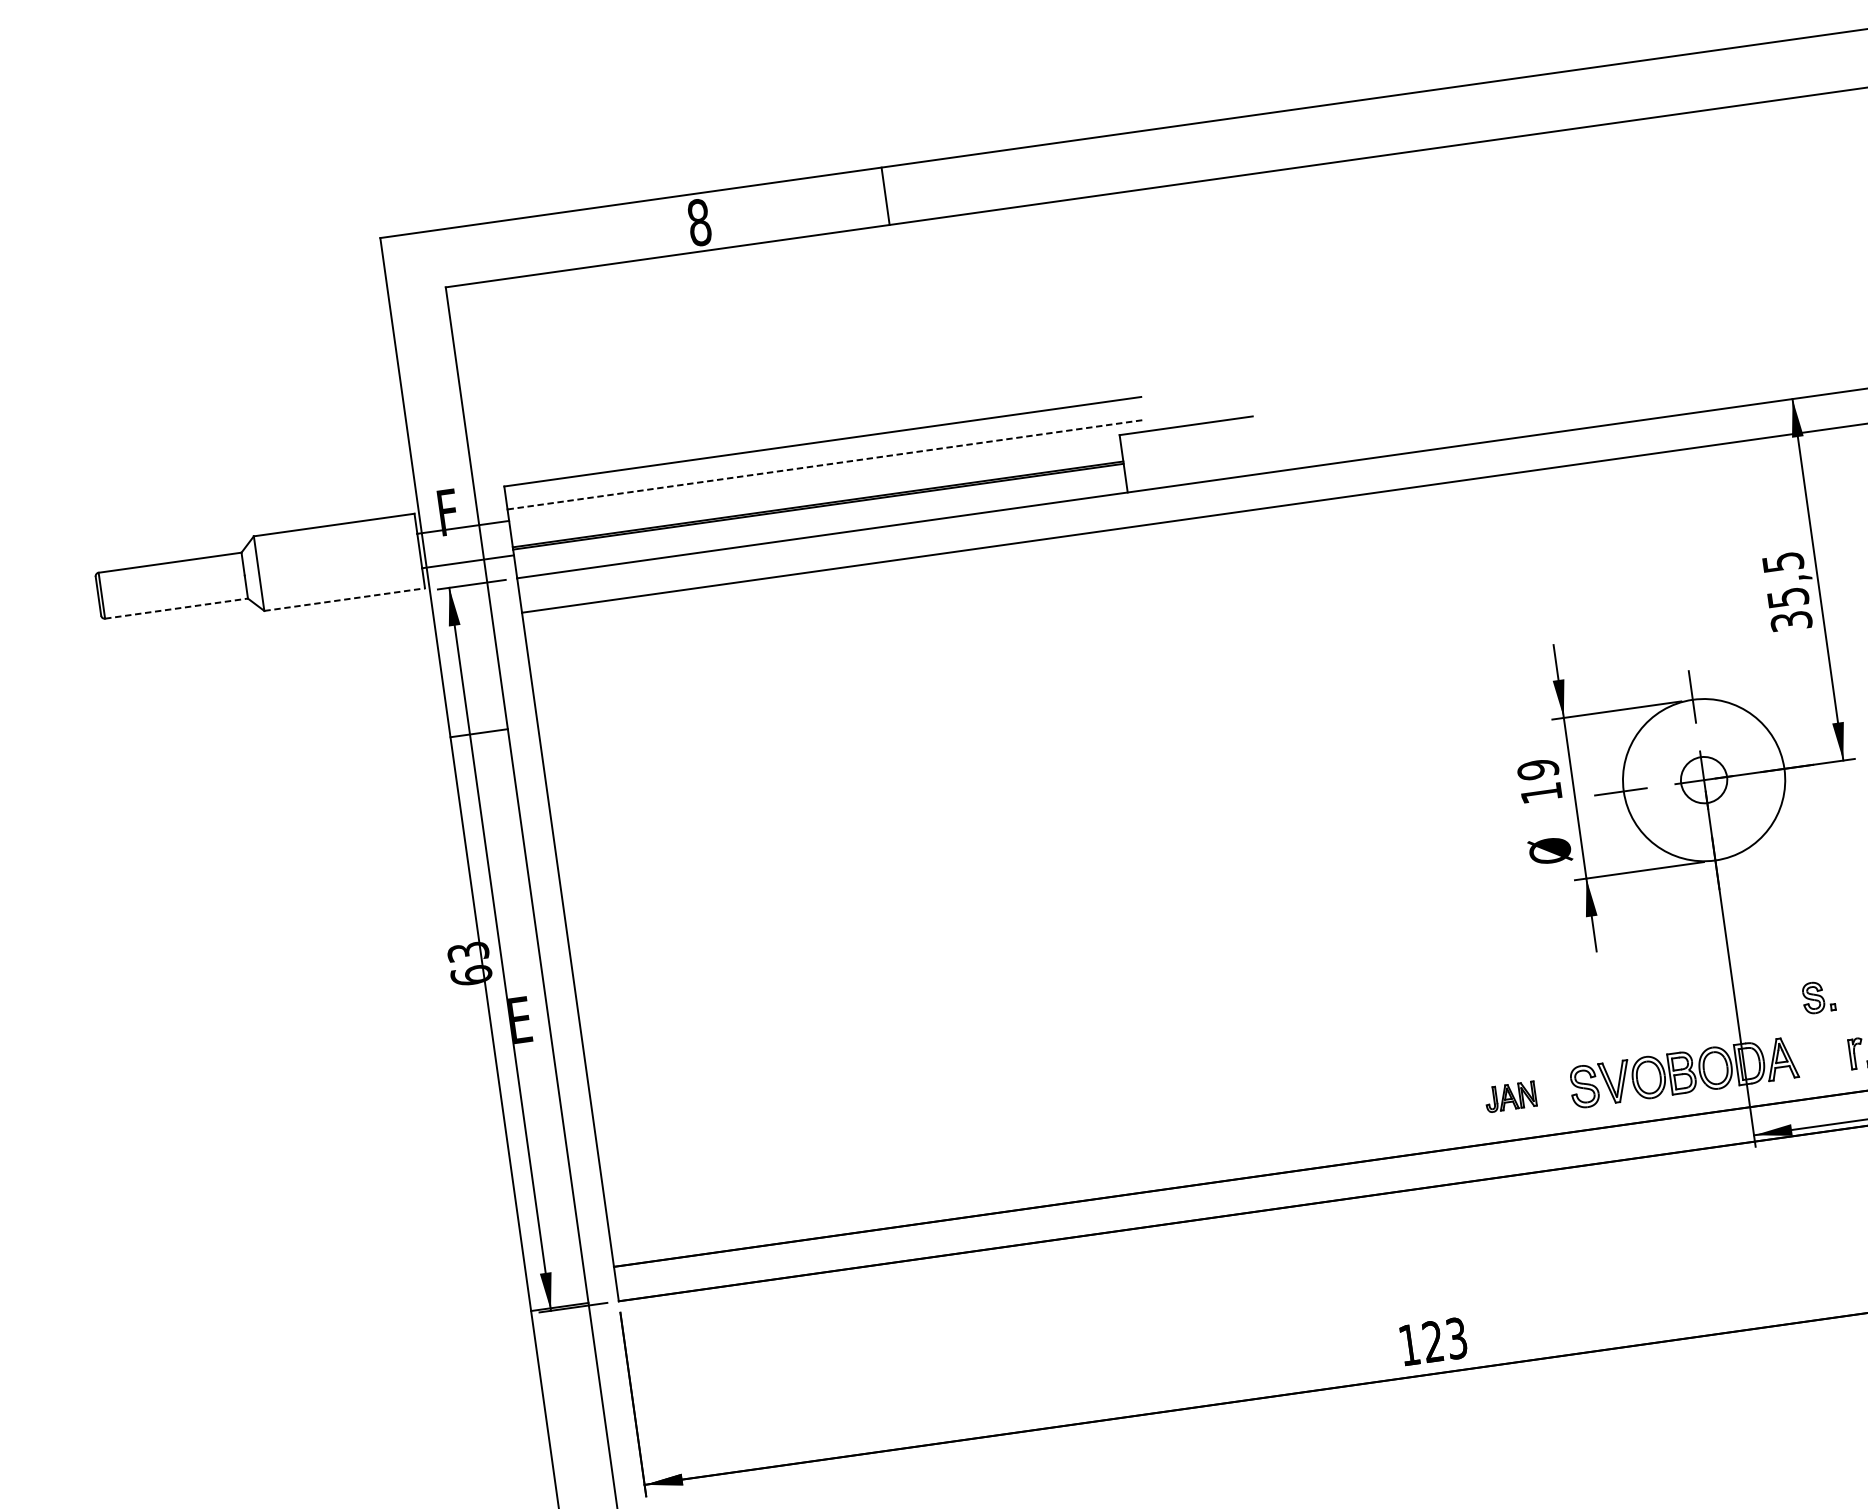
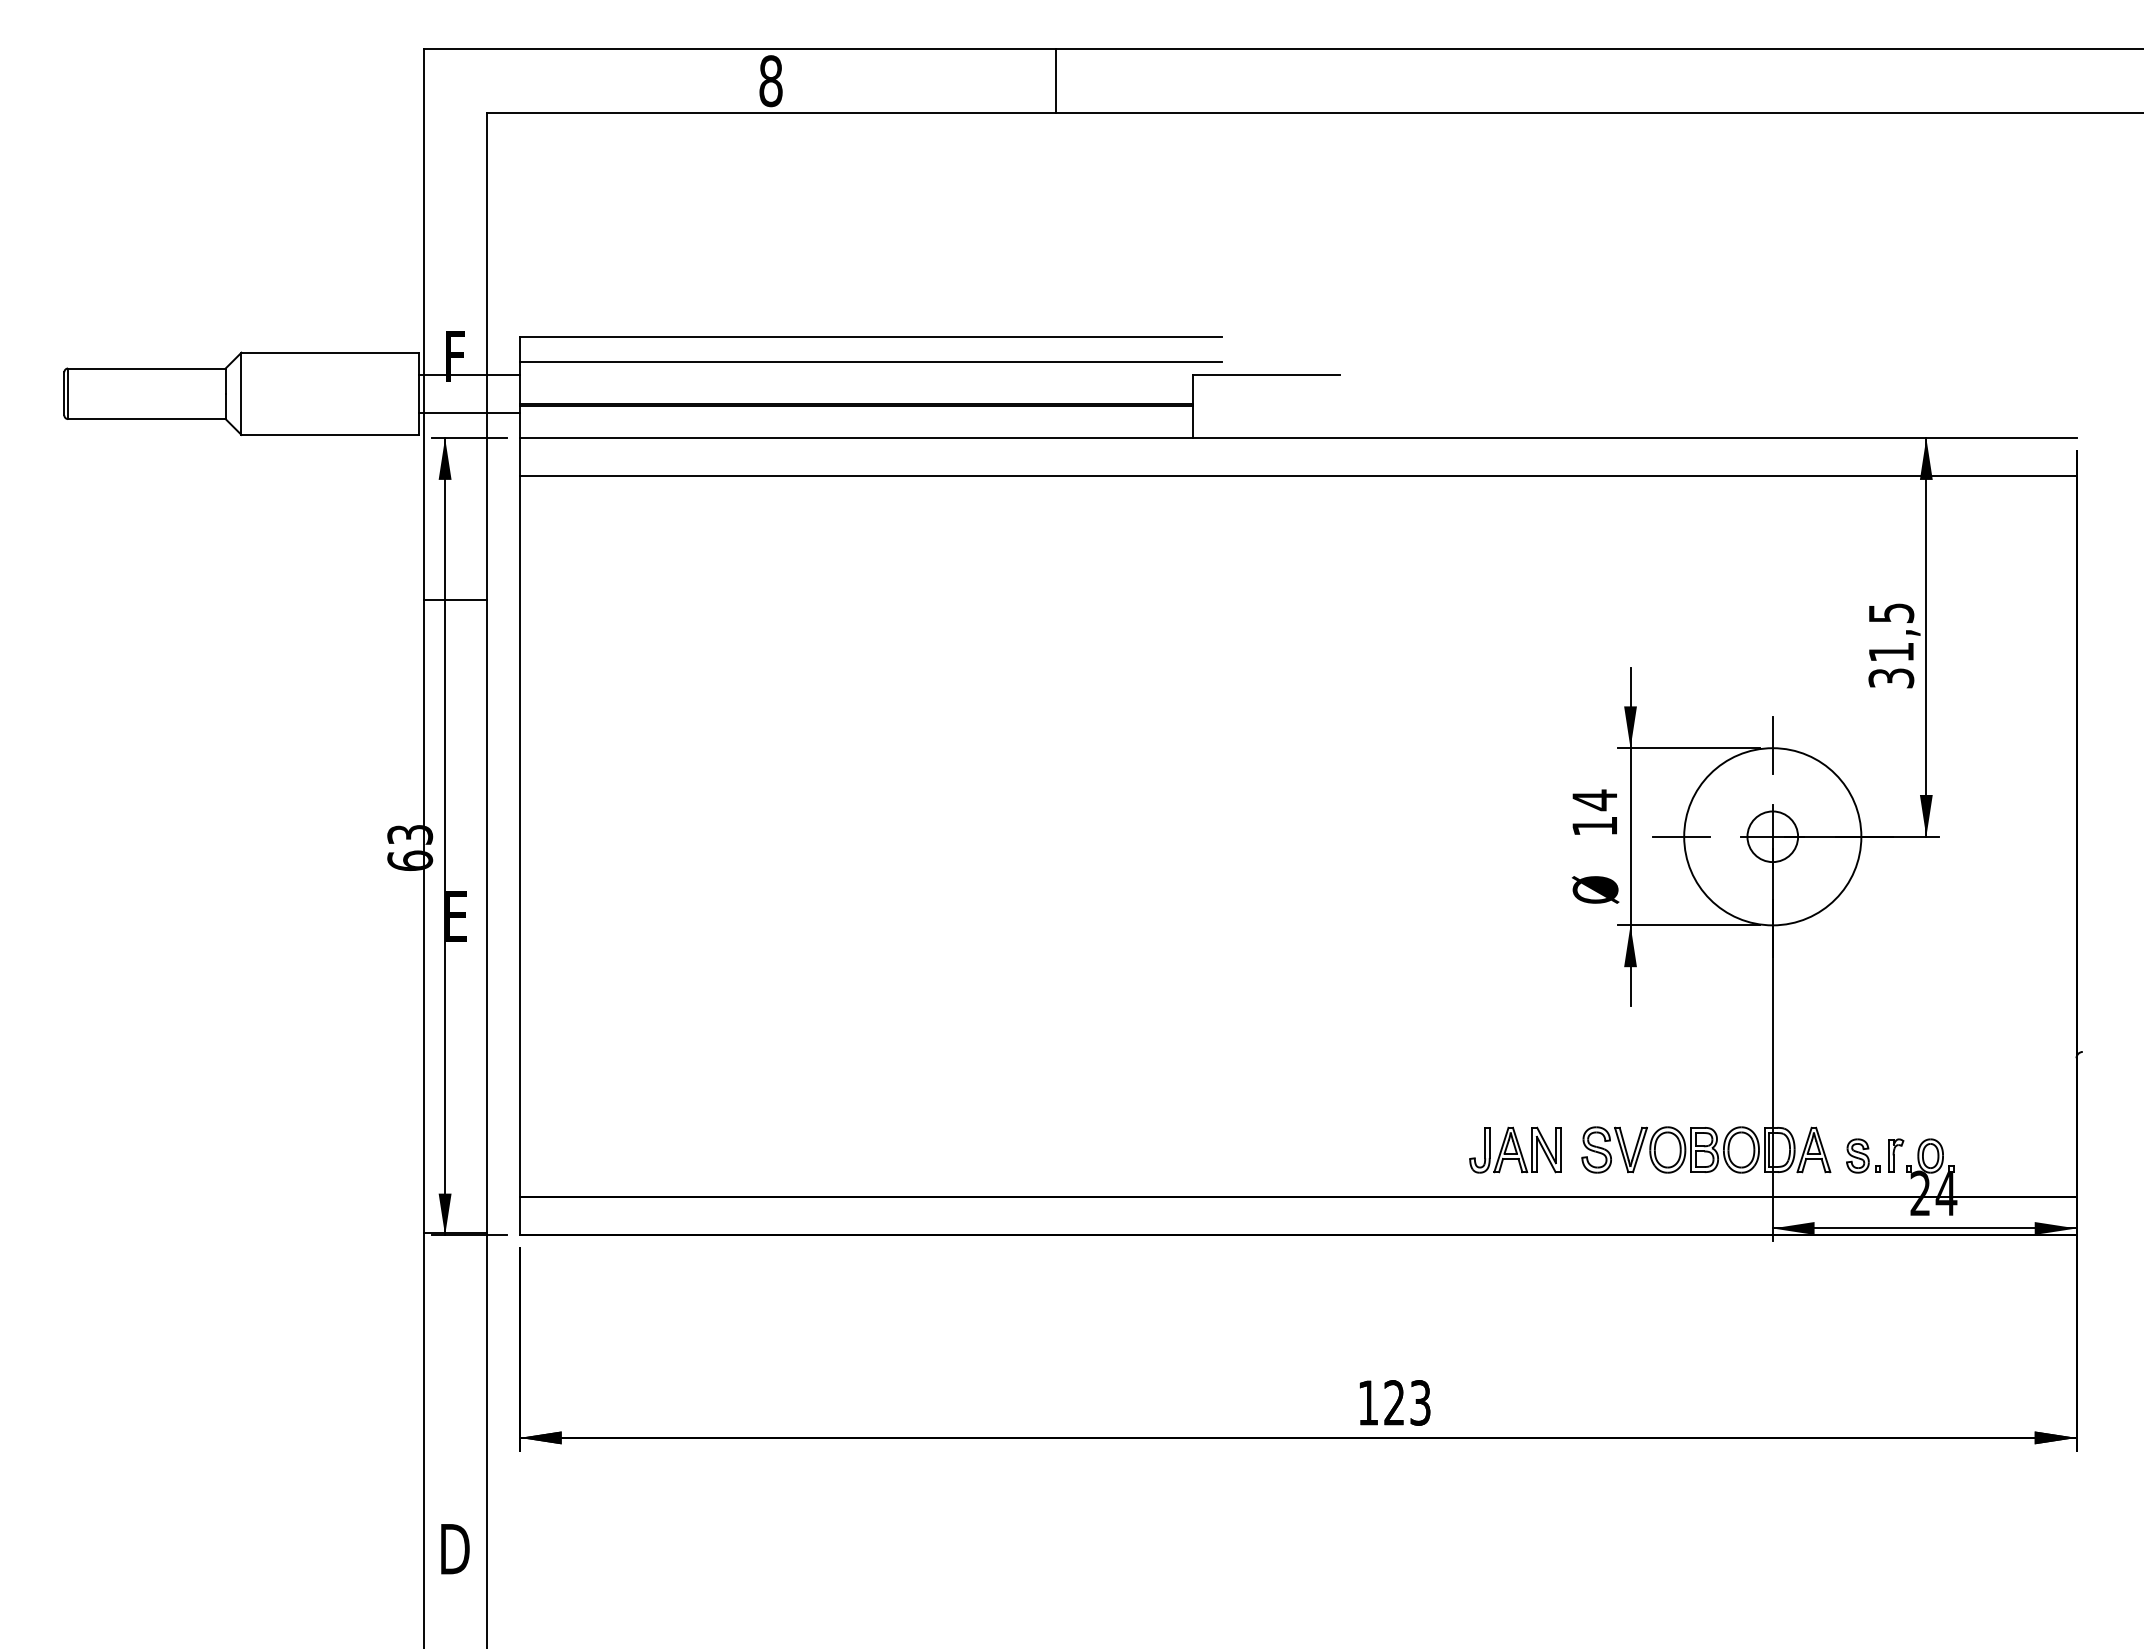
line: (885, 195) -> (1056, 80), moved
line: (826, 464) -> (871, 362), dashed -> solid
text: (1788, 597) -> (1891, 652), 35,5 -> 31,5
line: (345, 599) -> (330, 434), dashed -> solid
line: (176, 609) -> (146, 419), dashed -> solid
text: (1537, 769) -> (1594, 800), 19 -> 14
part: (1818, 996) -> (1863, 1155), moved
part: (1510, 1096) -> (1515, 1149), size x1.67

